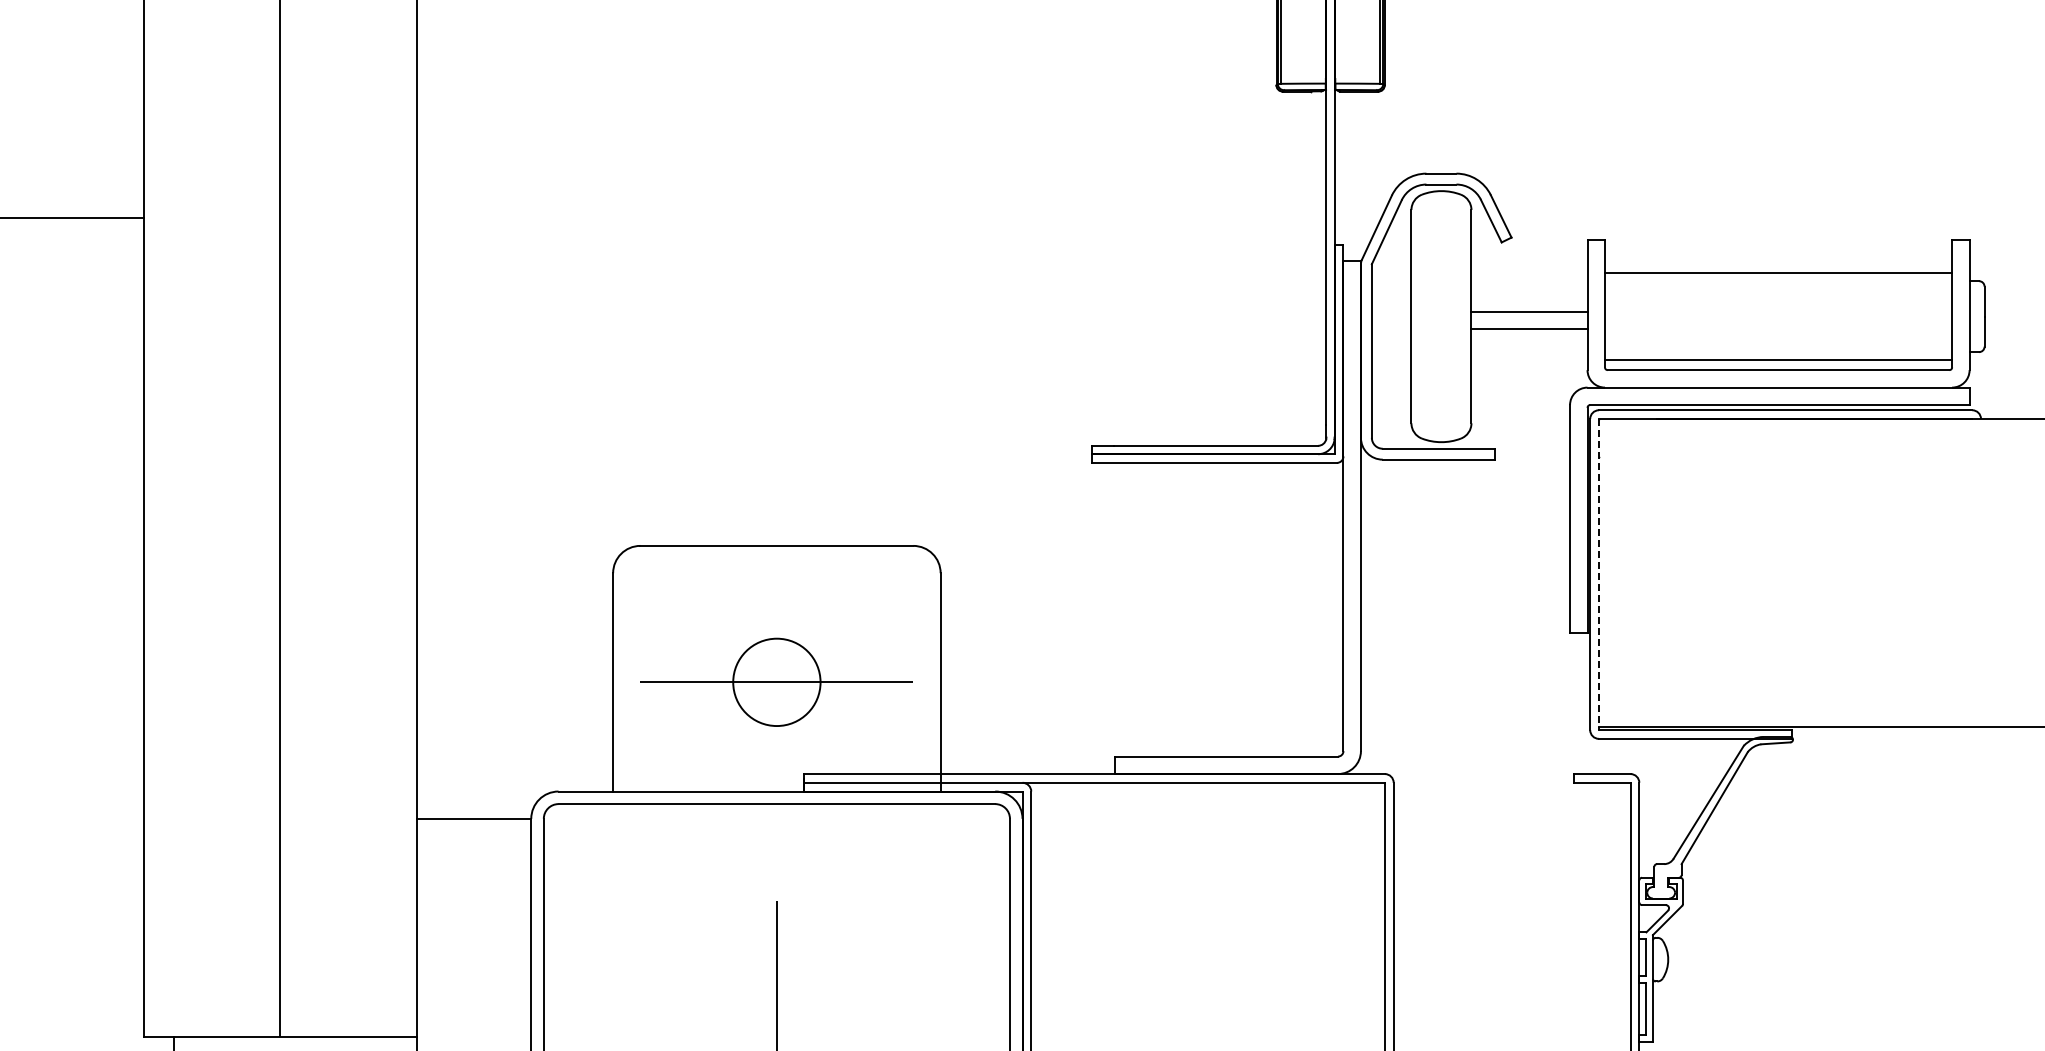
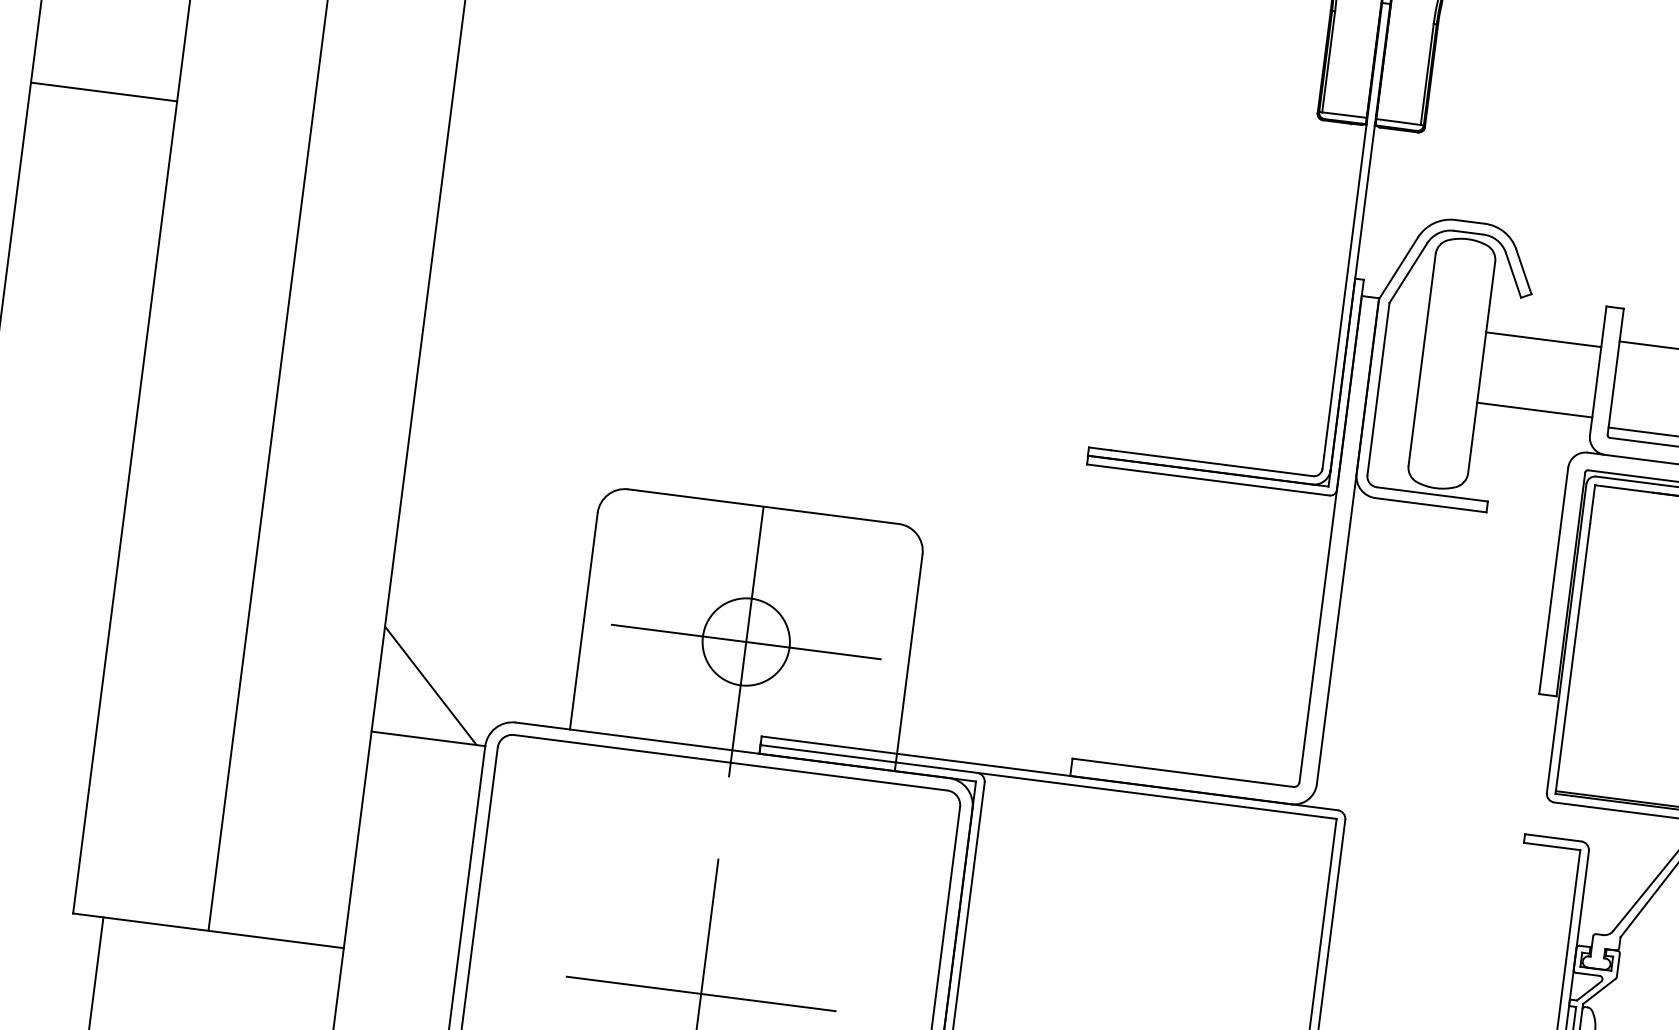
line: (1529, 312) -> (1534, 410), moved
line: (1529, 329) -> (1543, 340), moved
line: (1598, 574) -> (1574, 639), dashed -> solid
line: (776, 681) -> (745, 641), added
line: (469, 765) -> (430, 685), added
line: (776, 1037) -> (700, 994), added

